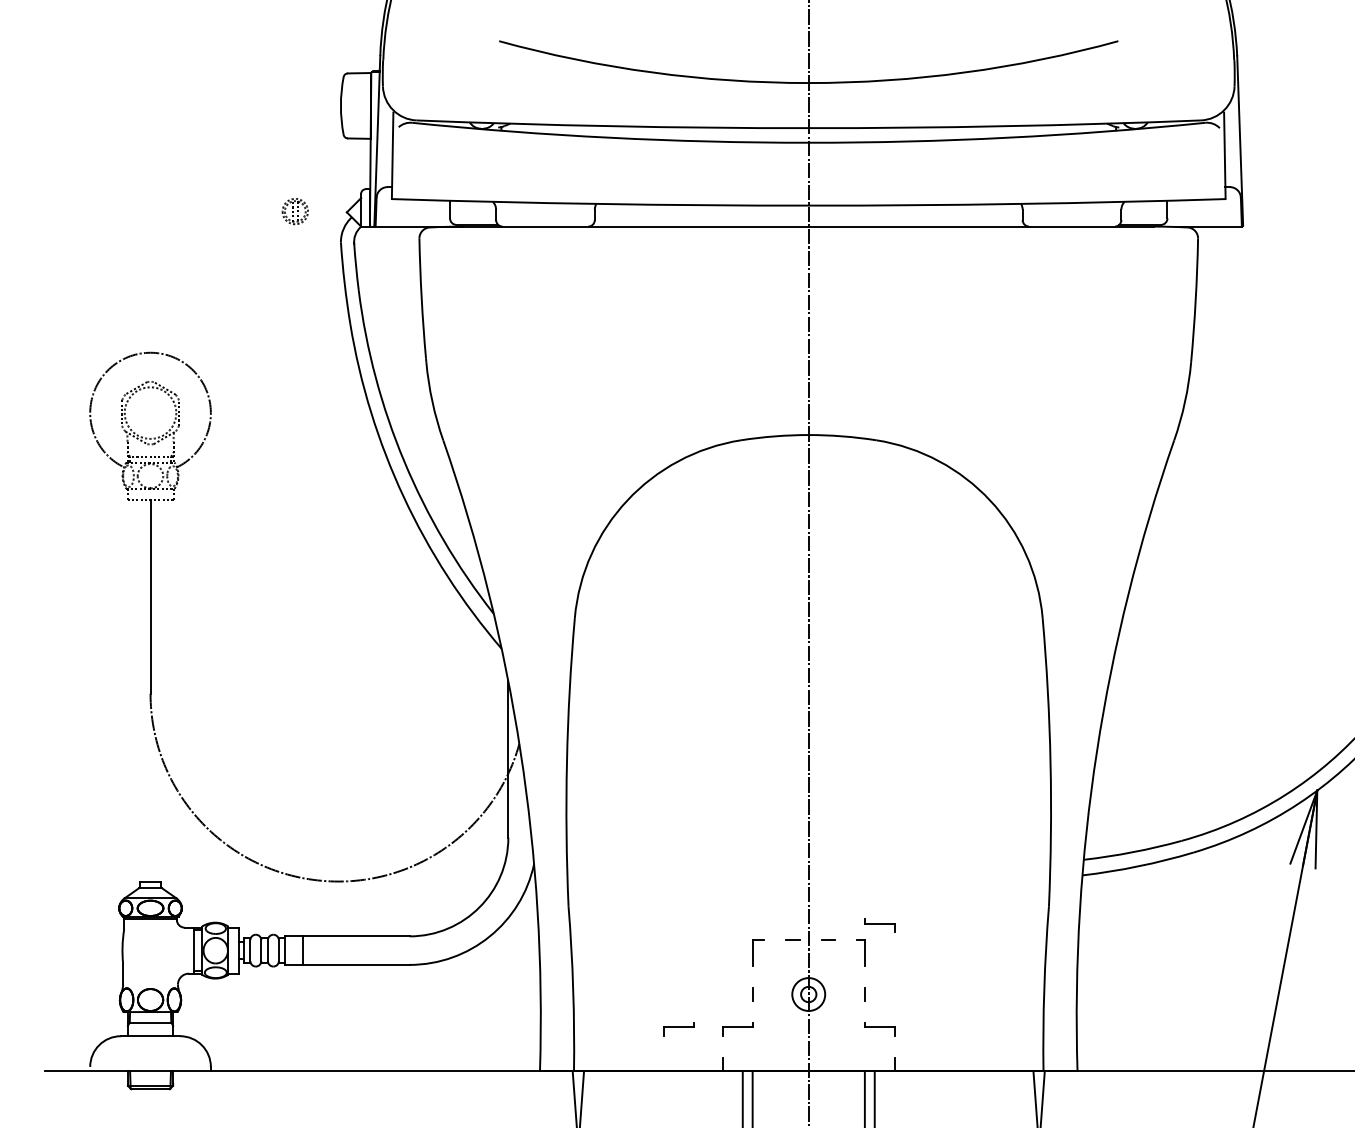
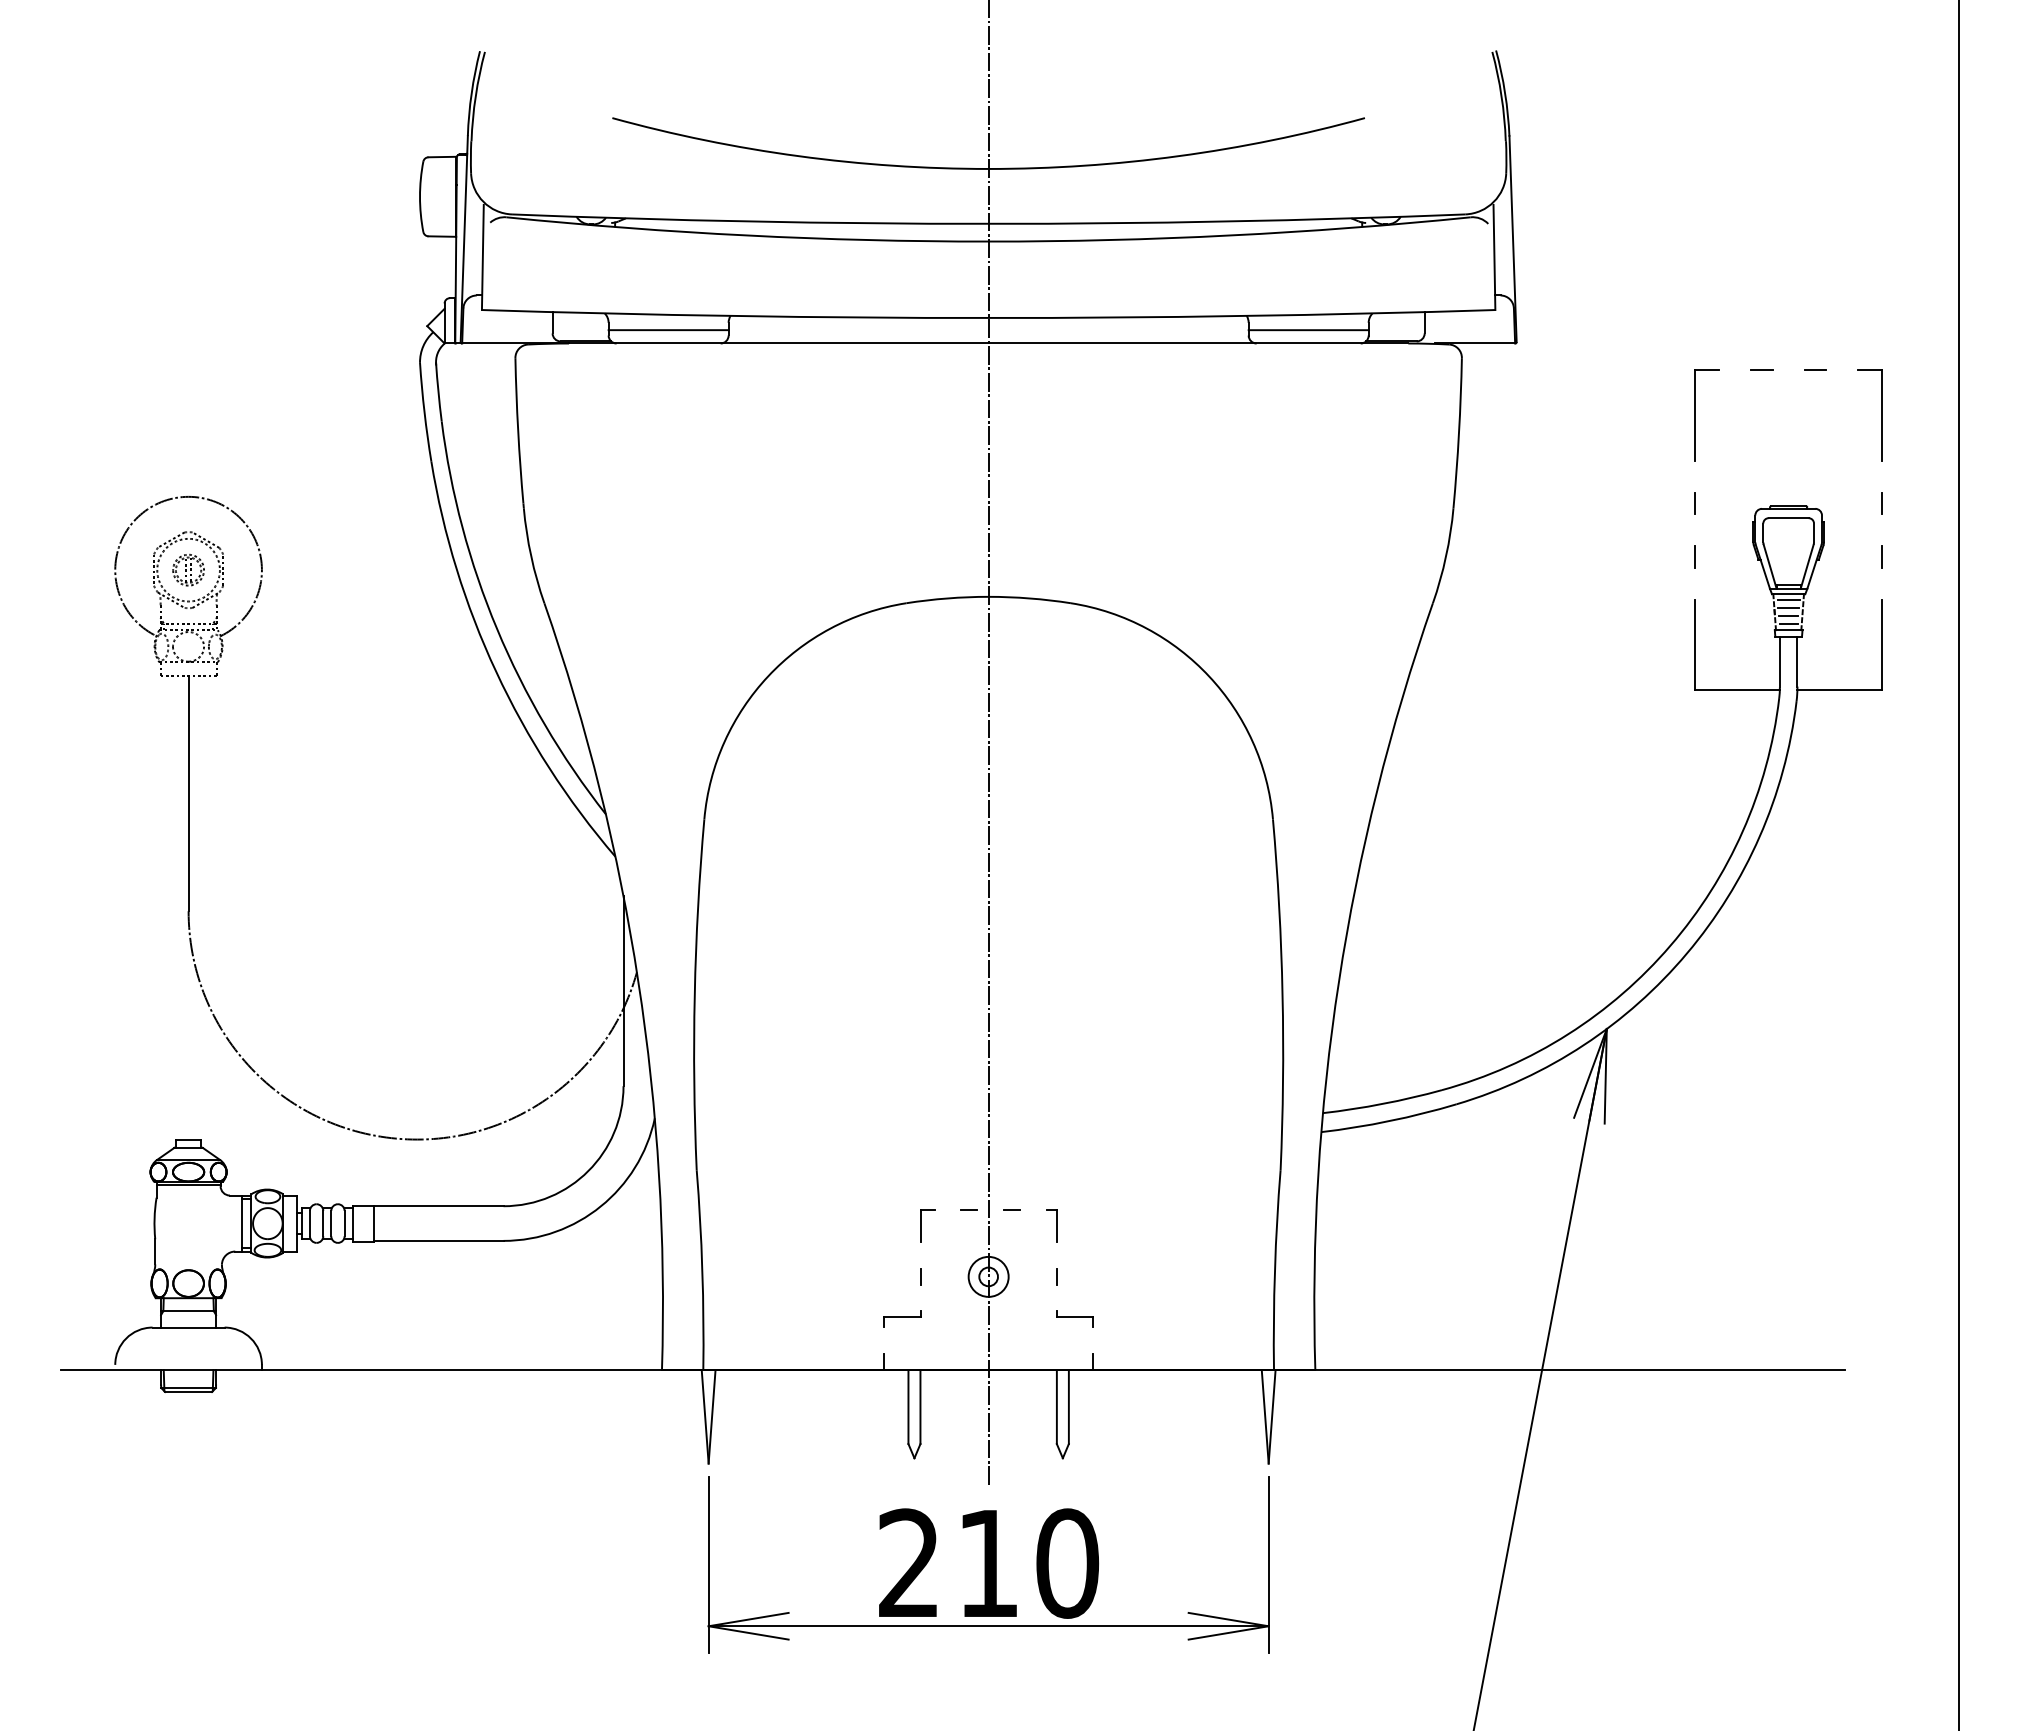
part: (295, 210) -> (188, 569), moved
line: (545, 215) -> (668, 330), added
line: (1071, 215) -> (1308, 330), added
part: (879, 925) -> (1074, 1192), removed
part: (679, 1028) -> (831, 1318), removed

